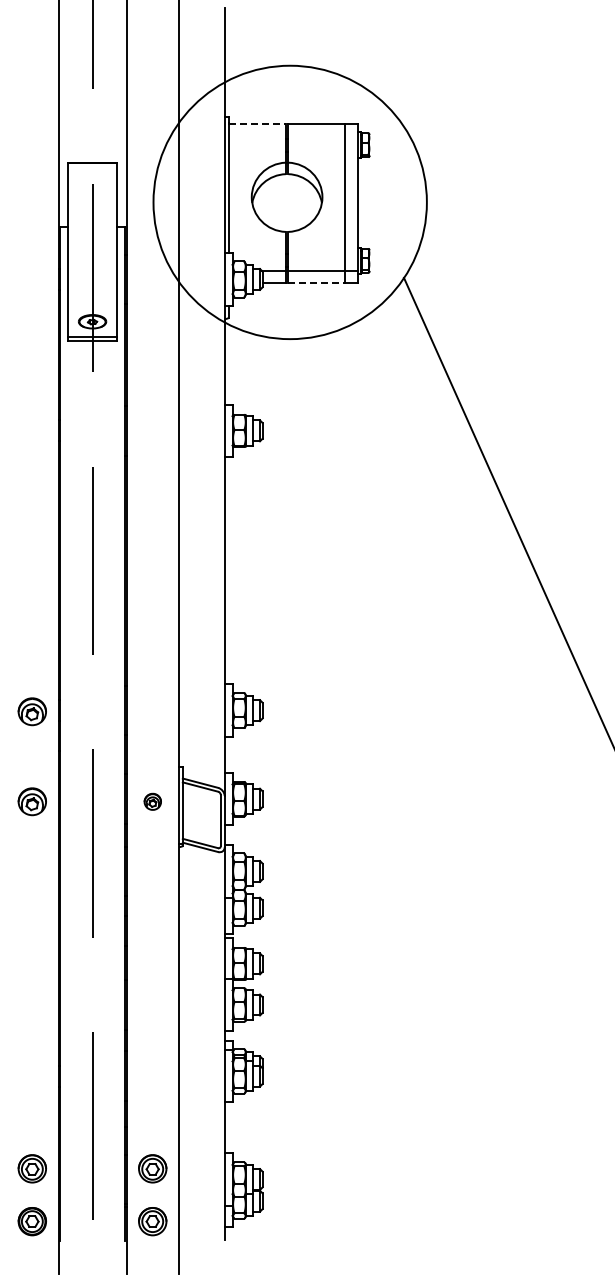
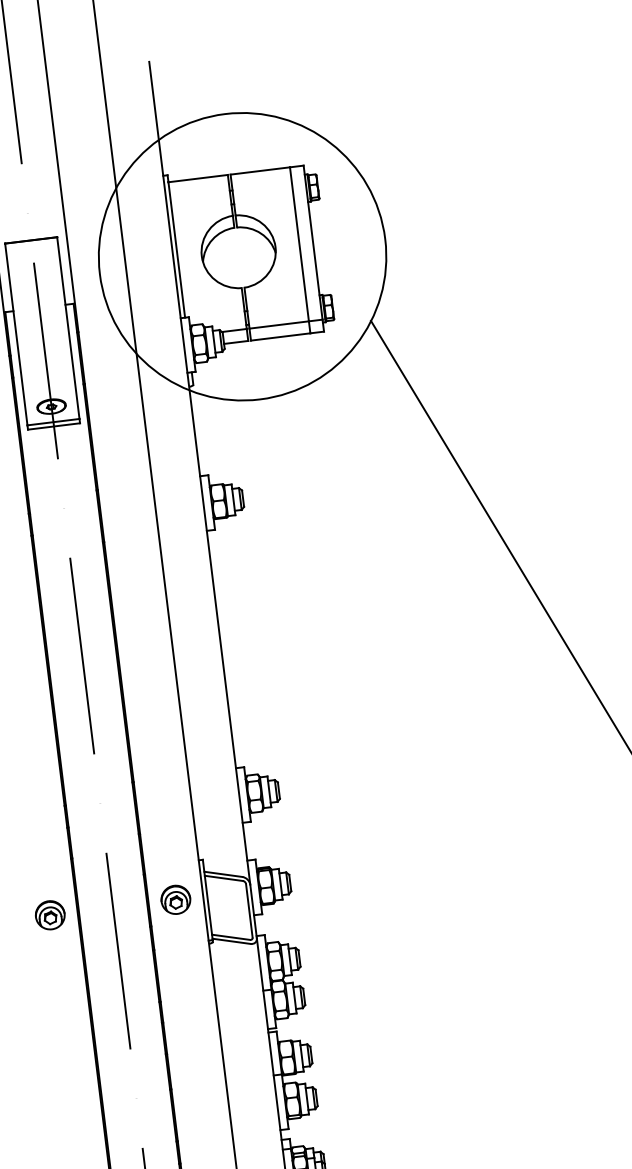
line: (257, 123) -> (198, 178), dashed -> solid
line: (317, 282) -> (281, 336), dashed -> solid
part: (31, 711) -> (37, 821), removed
part: (152, 801) -> (175, 899), size x1.67

